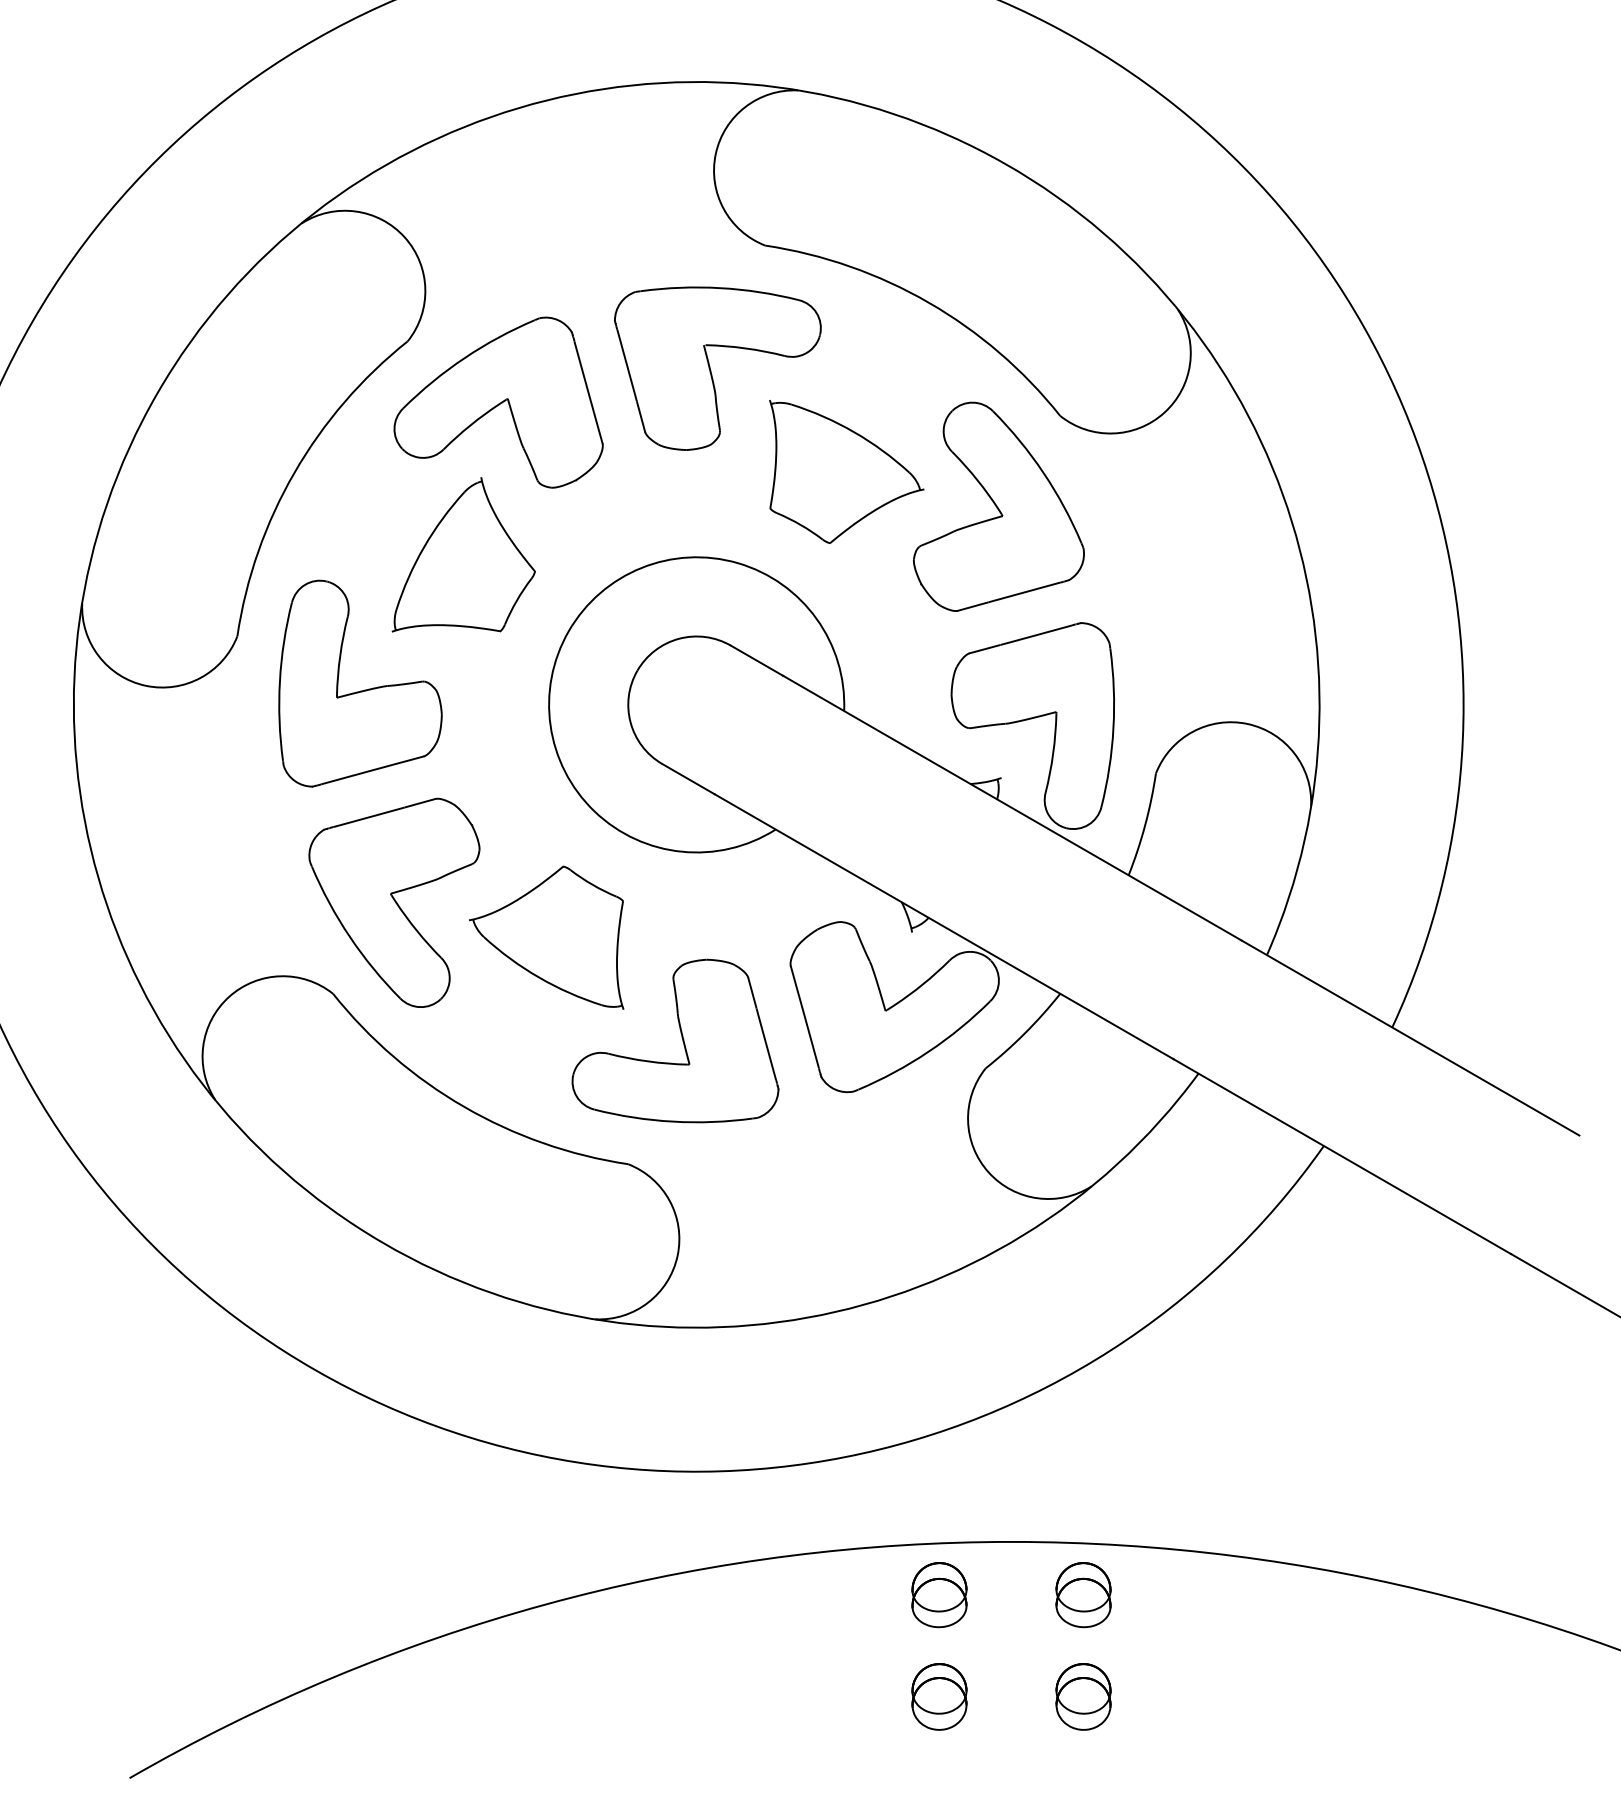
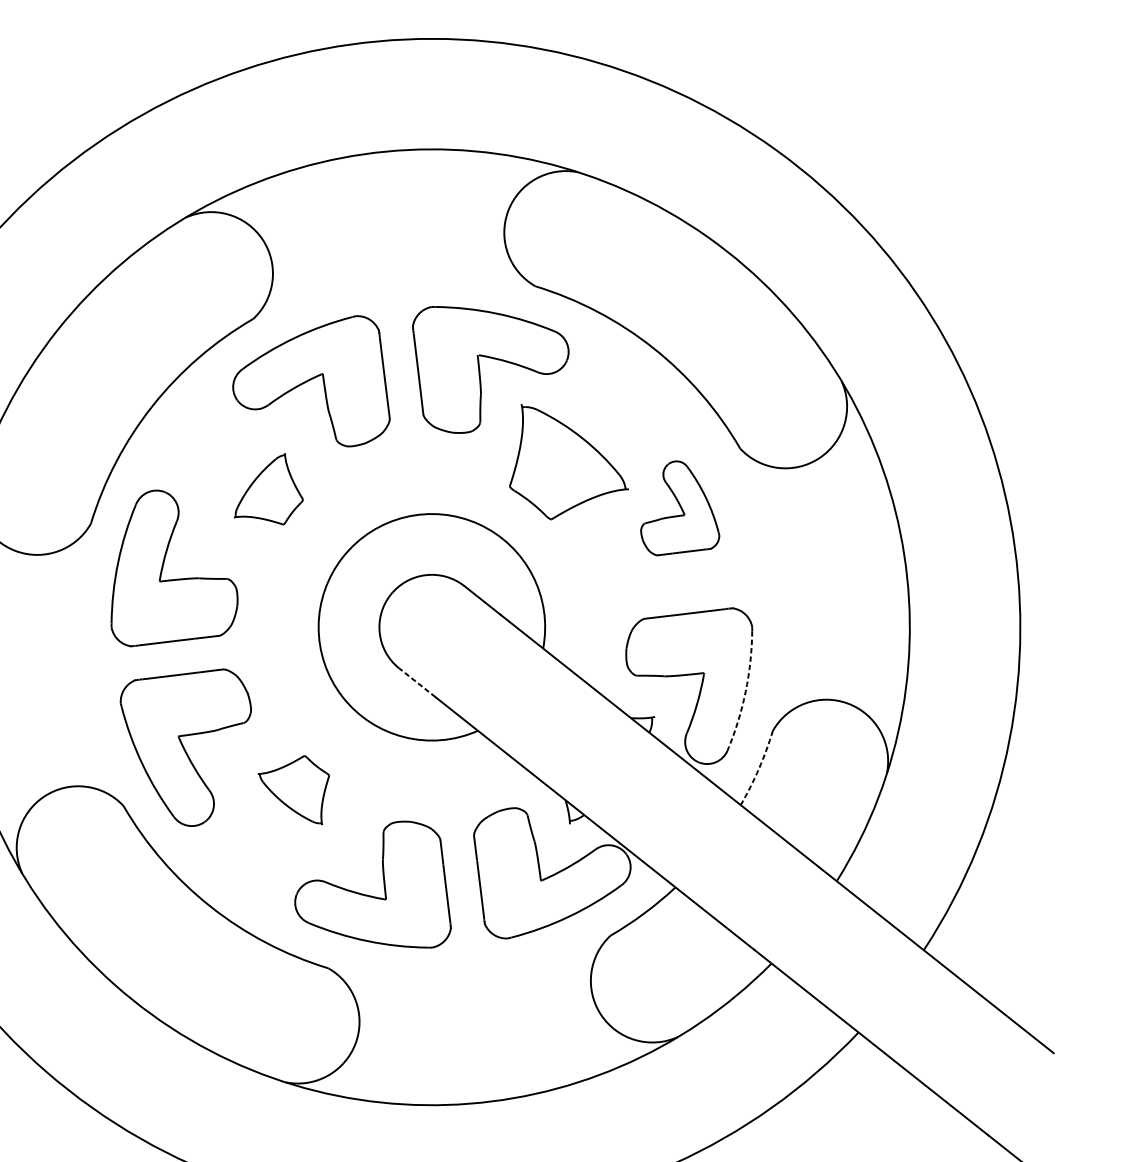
part: (998, 506) -> (683, 510), size x0.6
part: (463, 554) -> (271, 487), size x0.6
arc: (1113, 728) -> (745, 691), solid -> dashed
line: (688, 778) -> (417, 682), solid -> dashed
arc: (1145, 825) -> (759, 769), solid -> dashed
part: (546, 937) -> (291, 787), size x0.6

